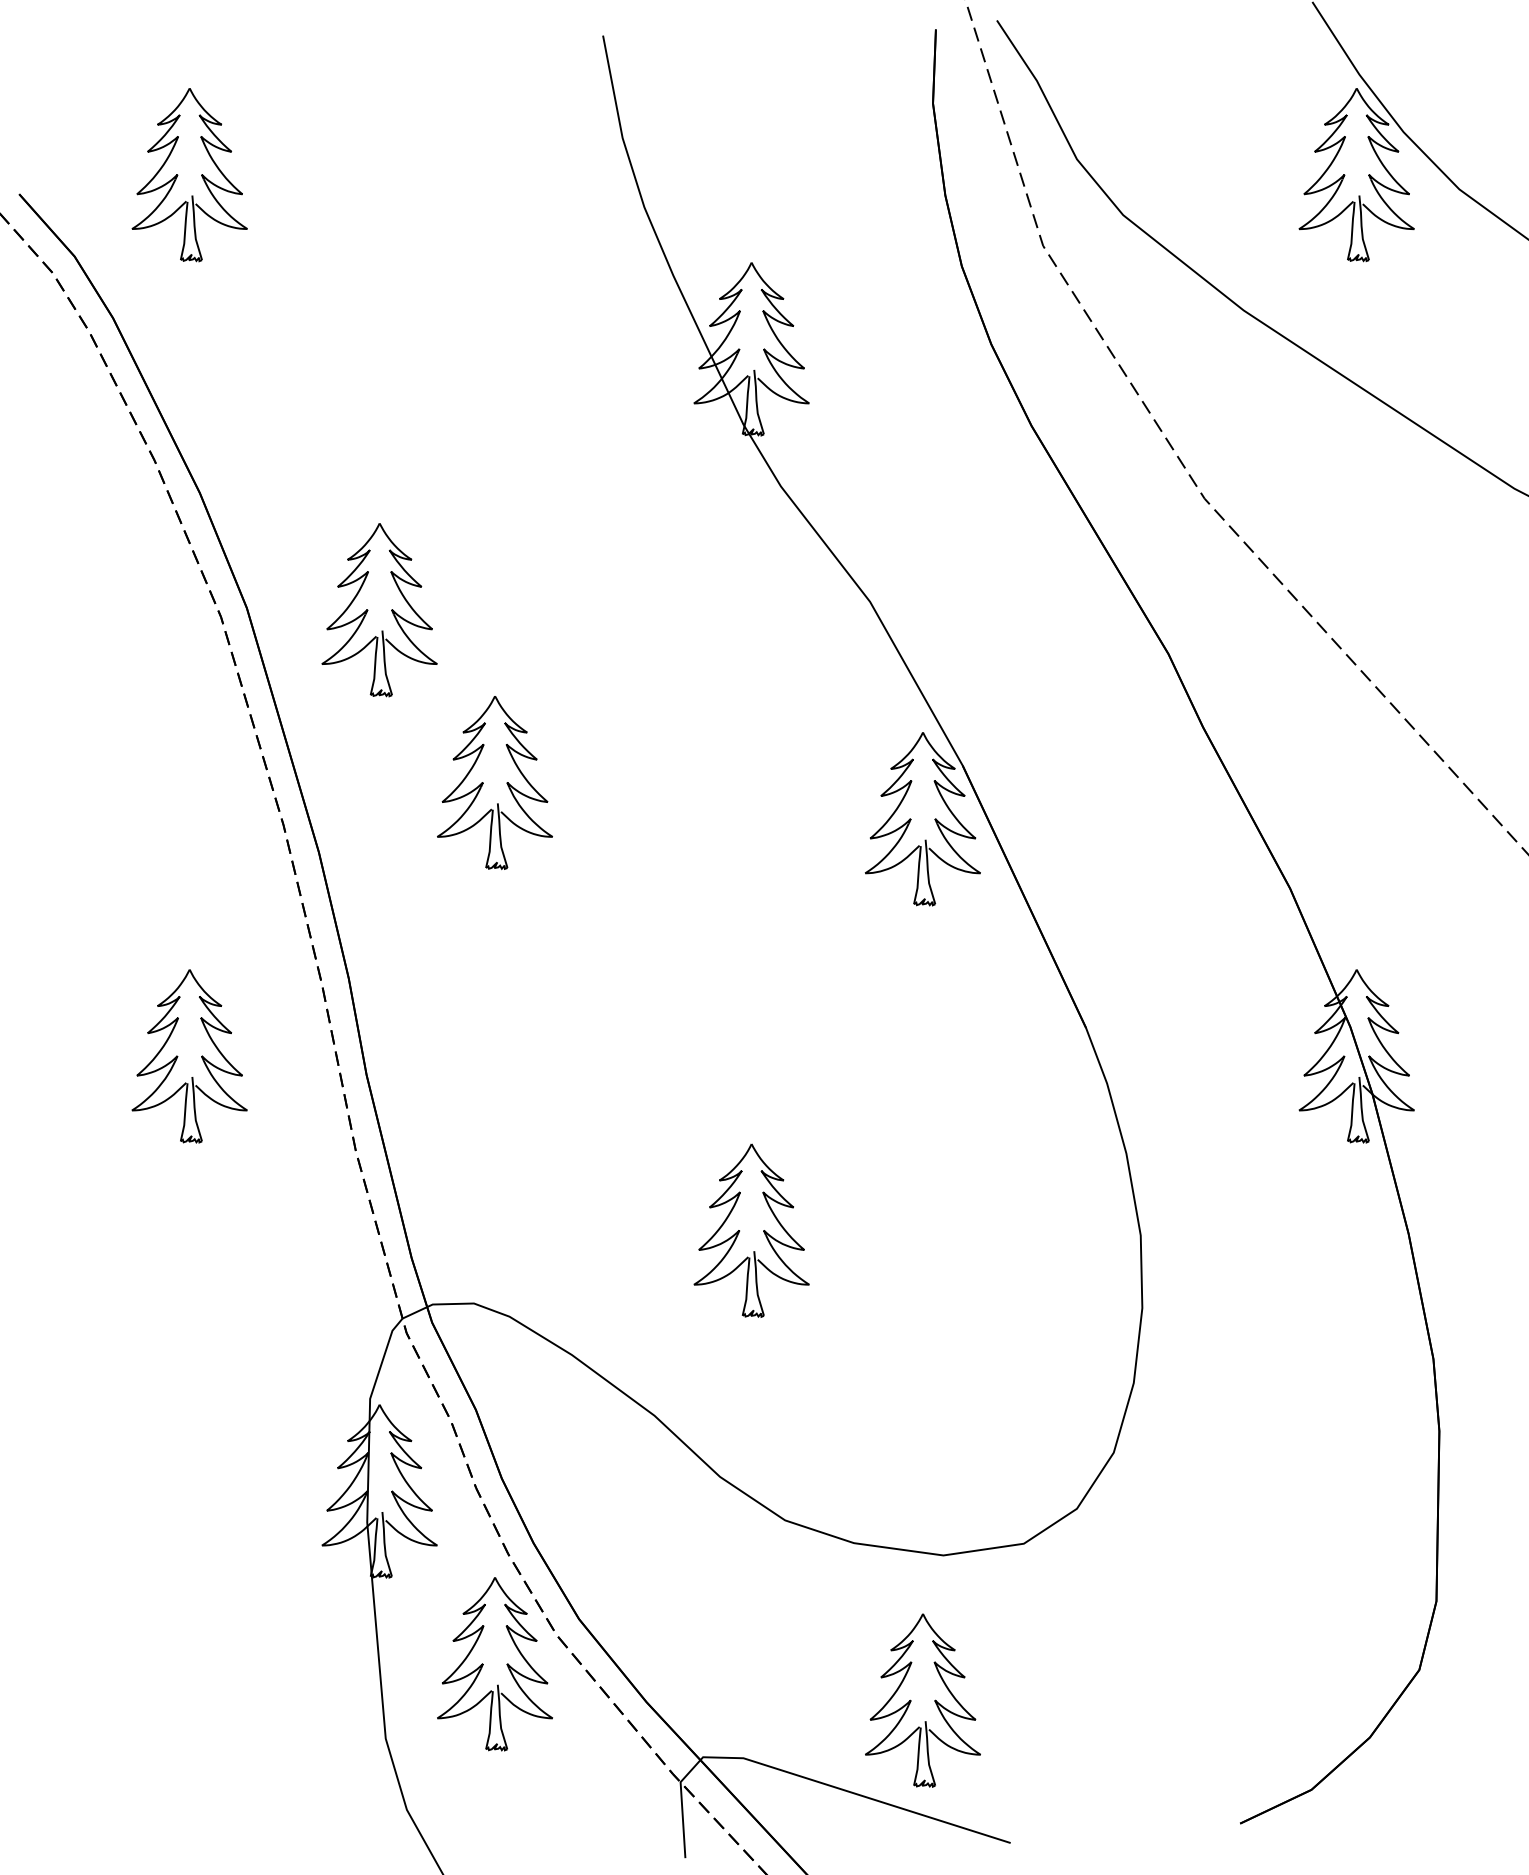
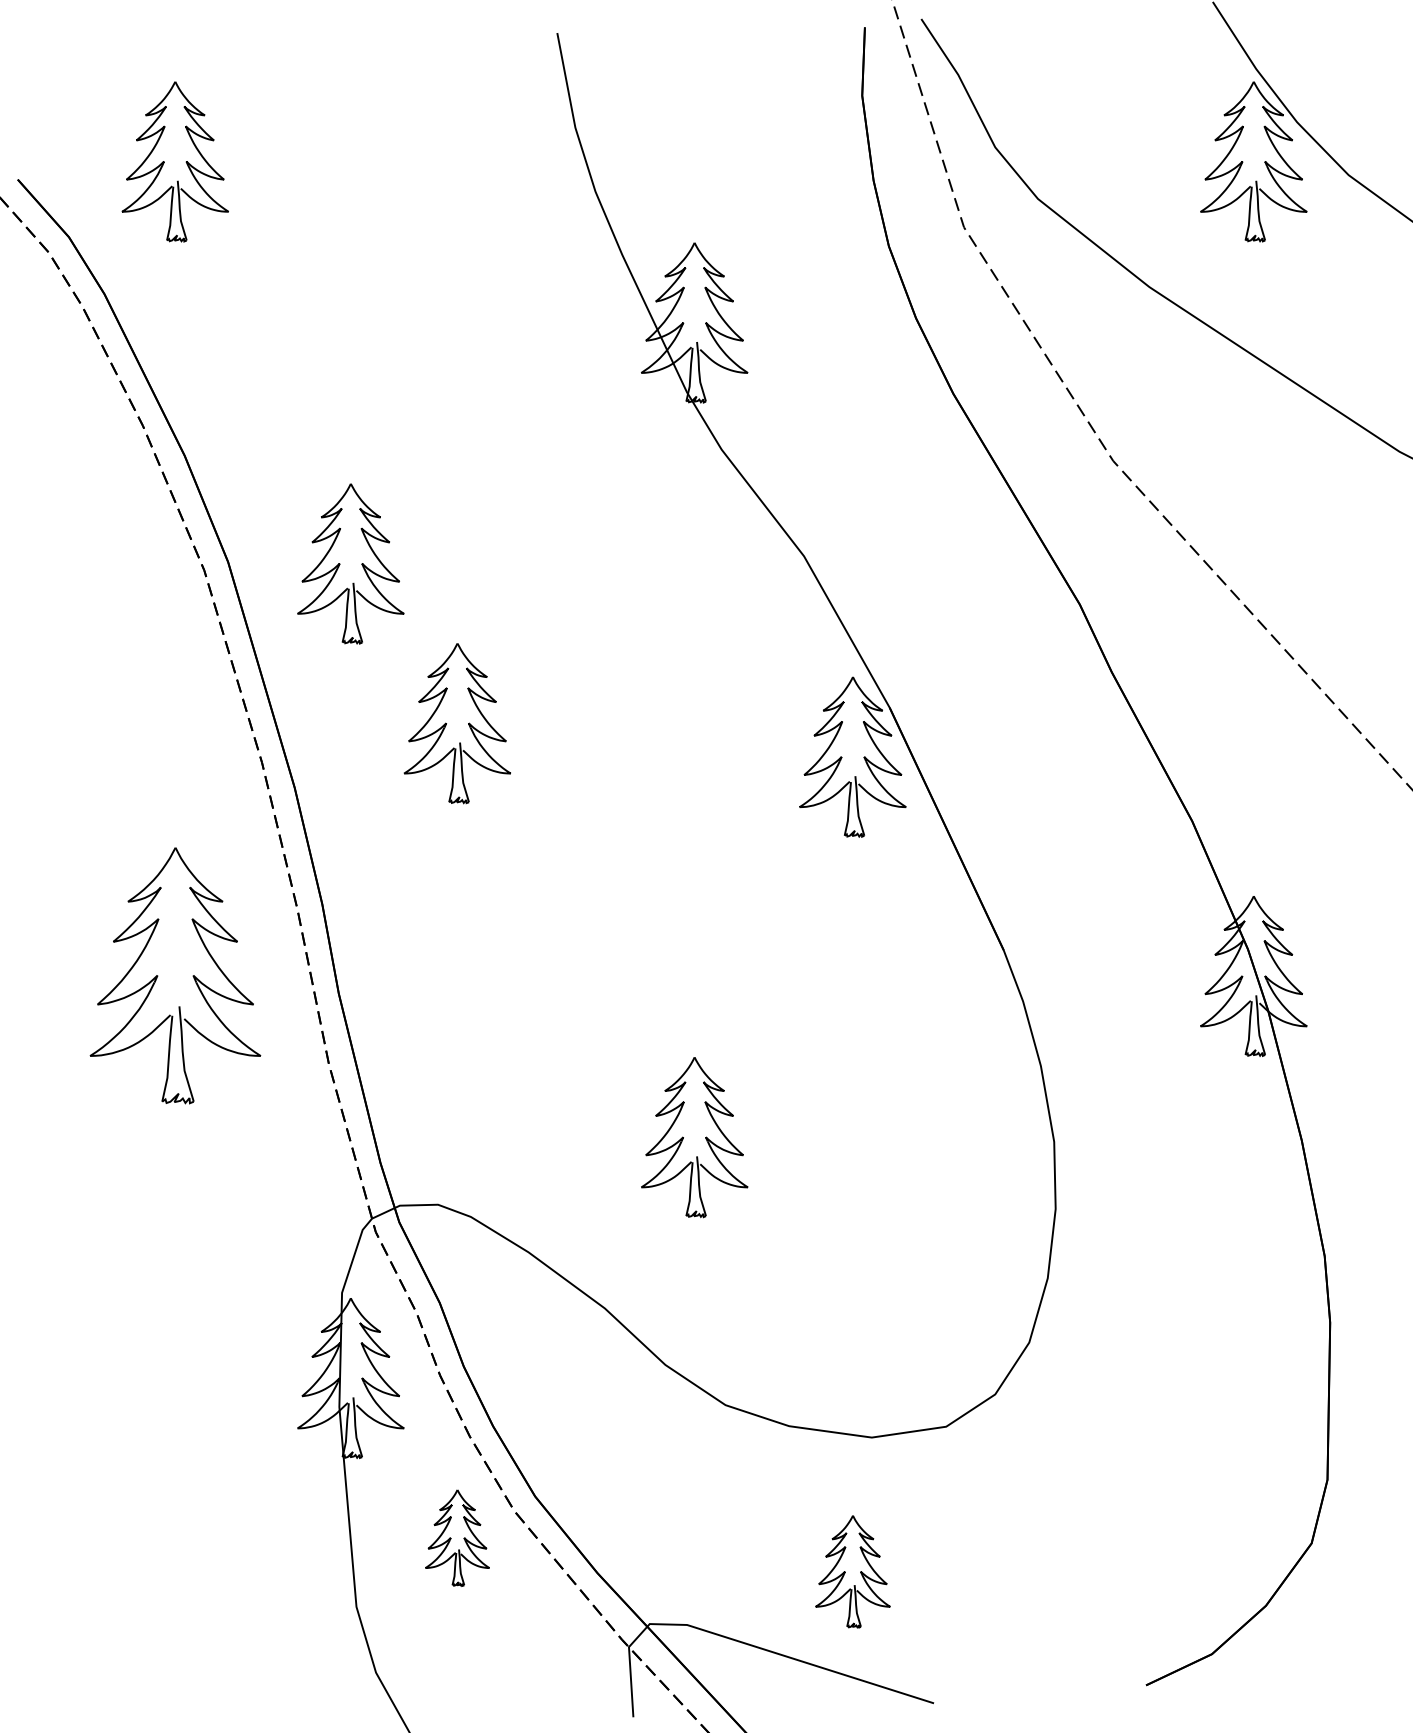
part: (188, 1056) -> (174, 976), size x1.6
part: (495, 1663) -> (457, 1537), size x0.6
part: (922, 1700) -> (852, 1571), size x0.7

